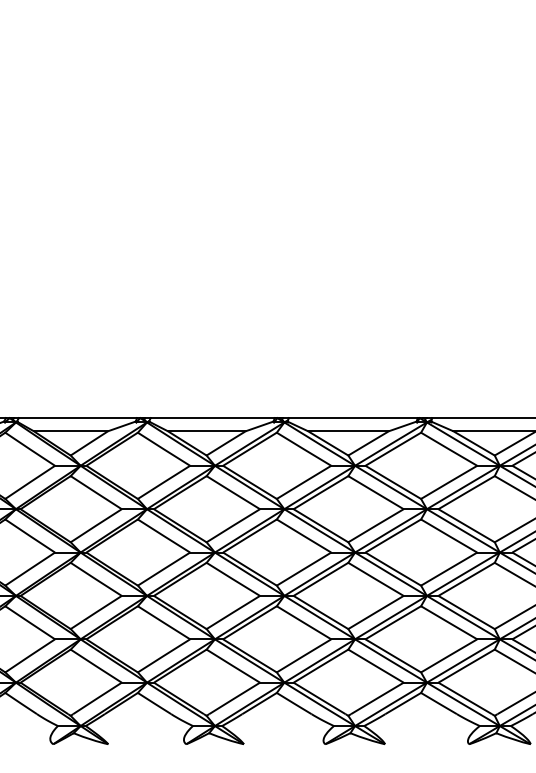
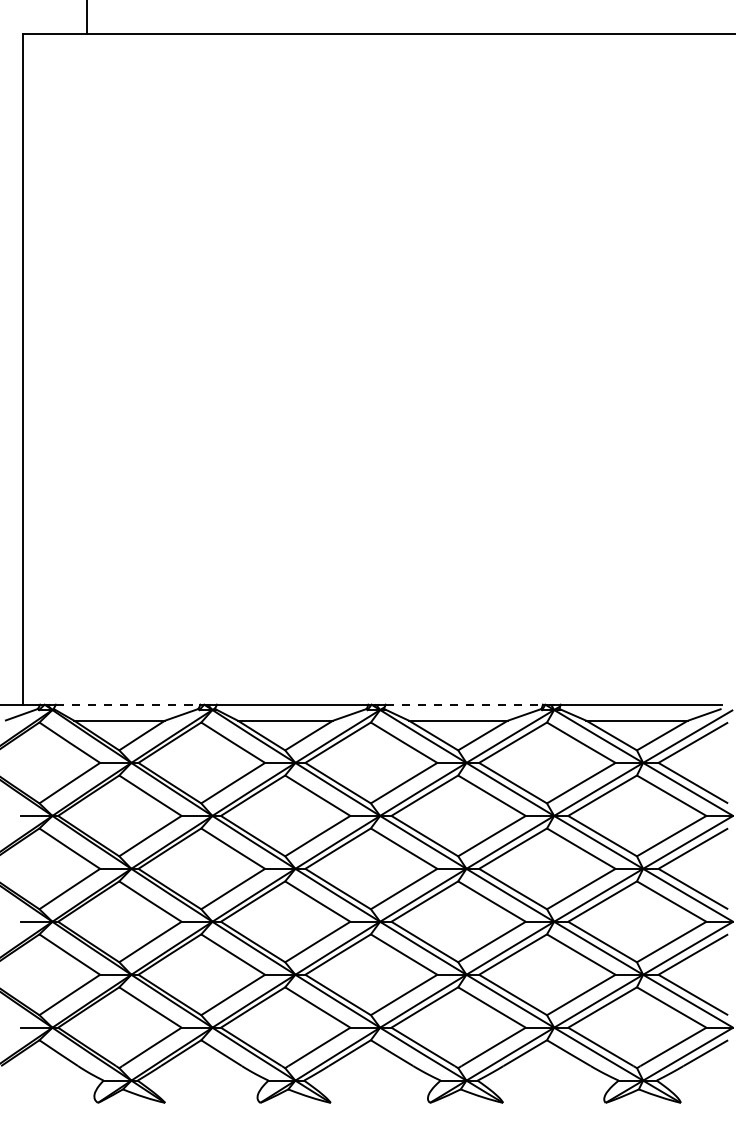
line: (78, 417) -> (128, 704), solid -> dashed
line: (353, 417) -> (464, 704), solid -> dashed

